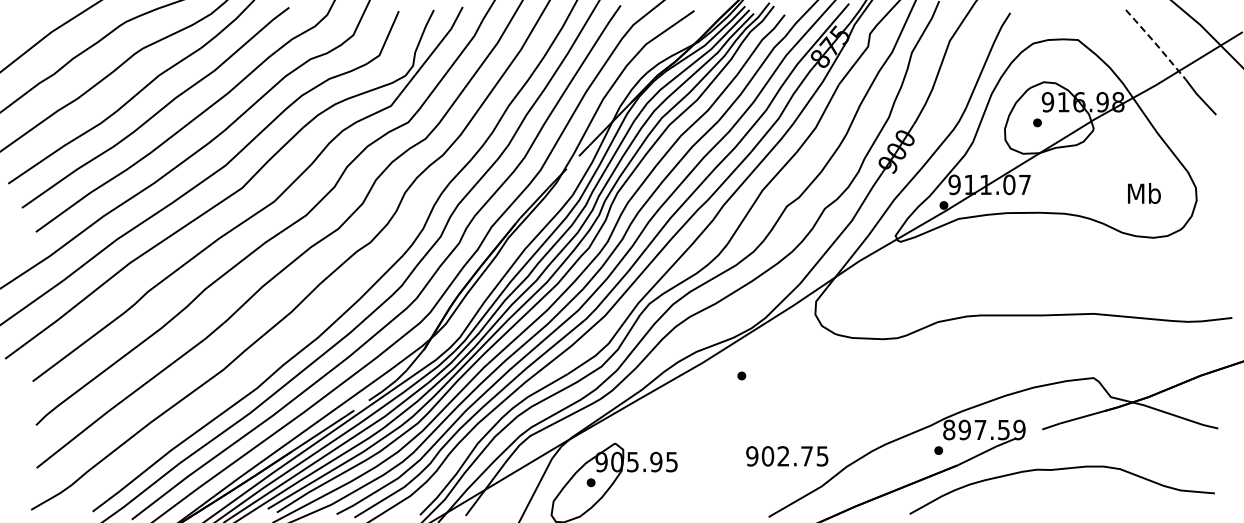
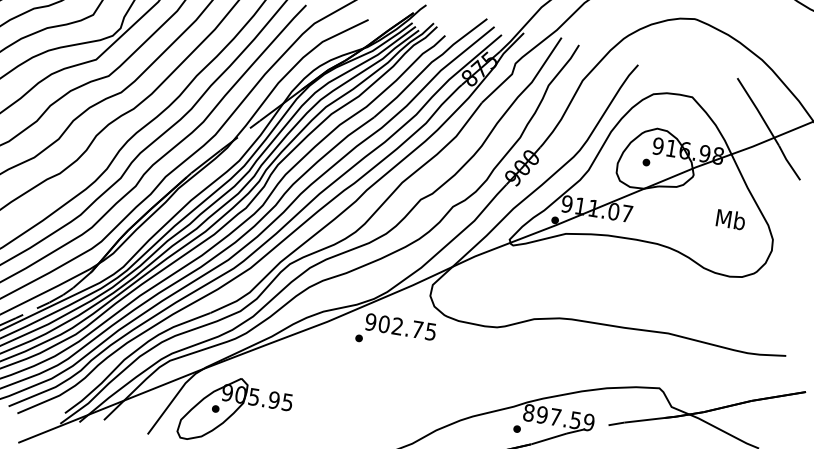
line: (1156, 44) -> (758, 111), dashed -> solid
text: (1144, 193) -> (731, 219), moved
text: (787, 456) -> (400, 327), moved

